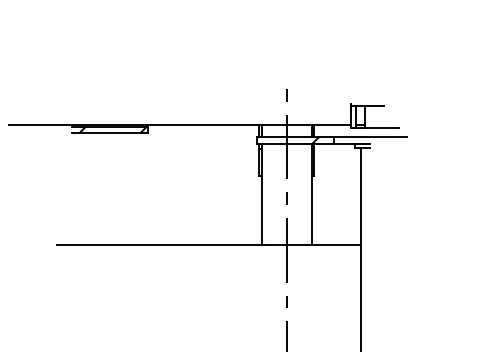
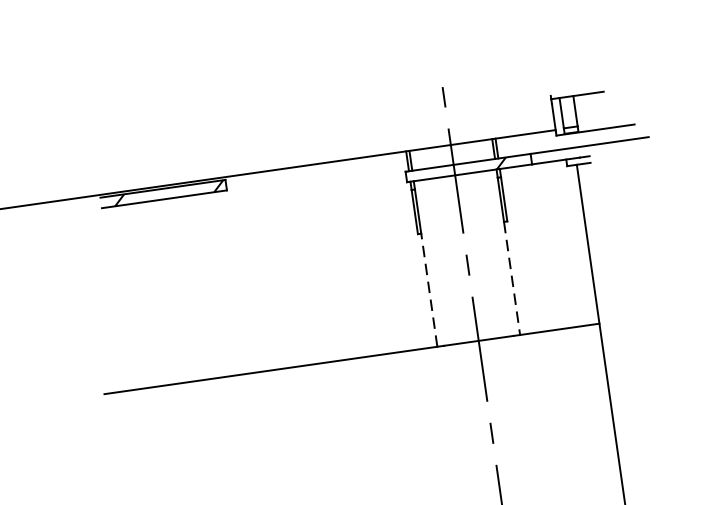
line: (261, 210) -> (429, 290), solid -> dashed
line: (312, 210) -> (512, 278), solid -> dashed

